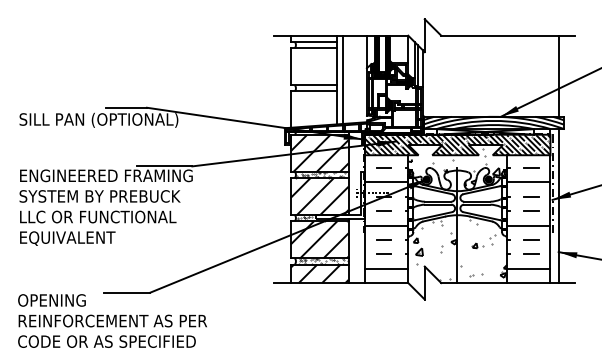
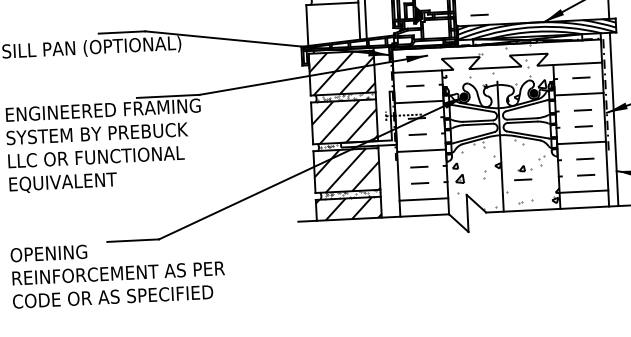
line: (443, 107) -> (479, 14), added
hatch: (457, 144) -> (496, 55), removed
line: (475, 255) -> (523, 179), added

